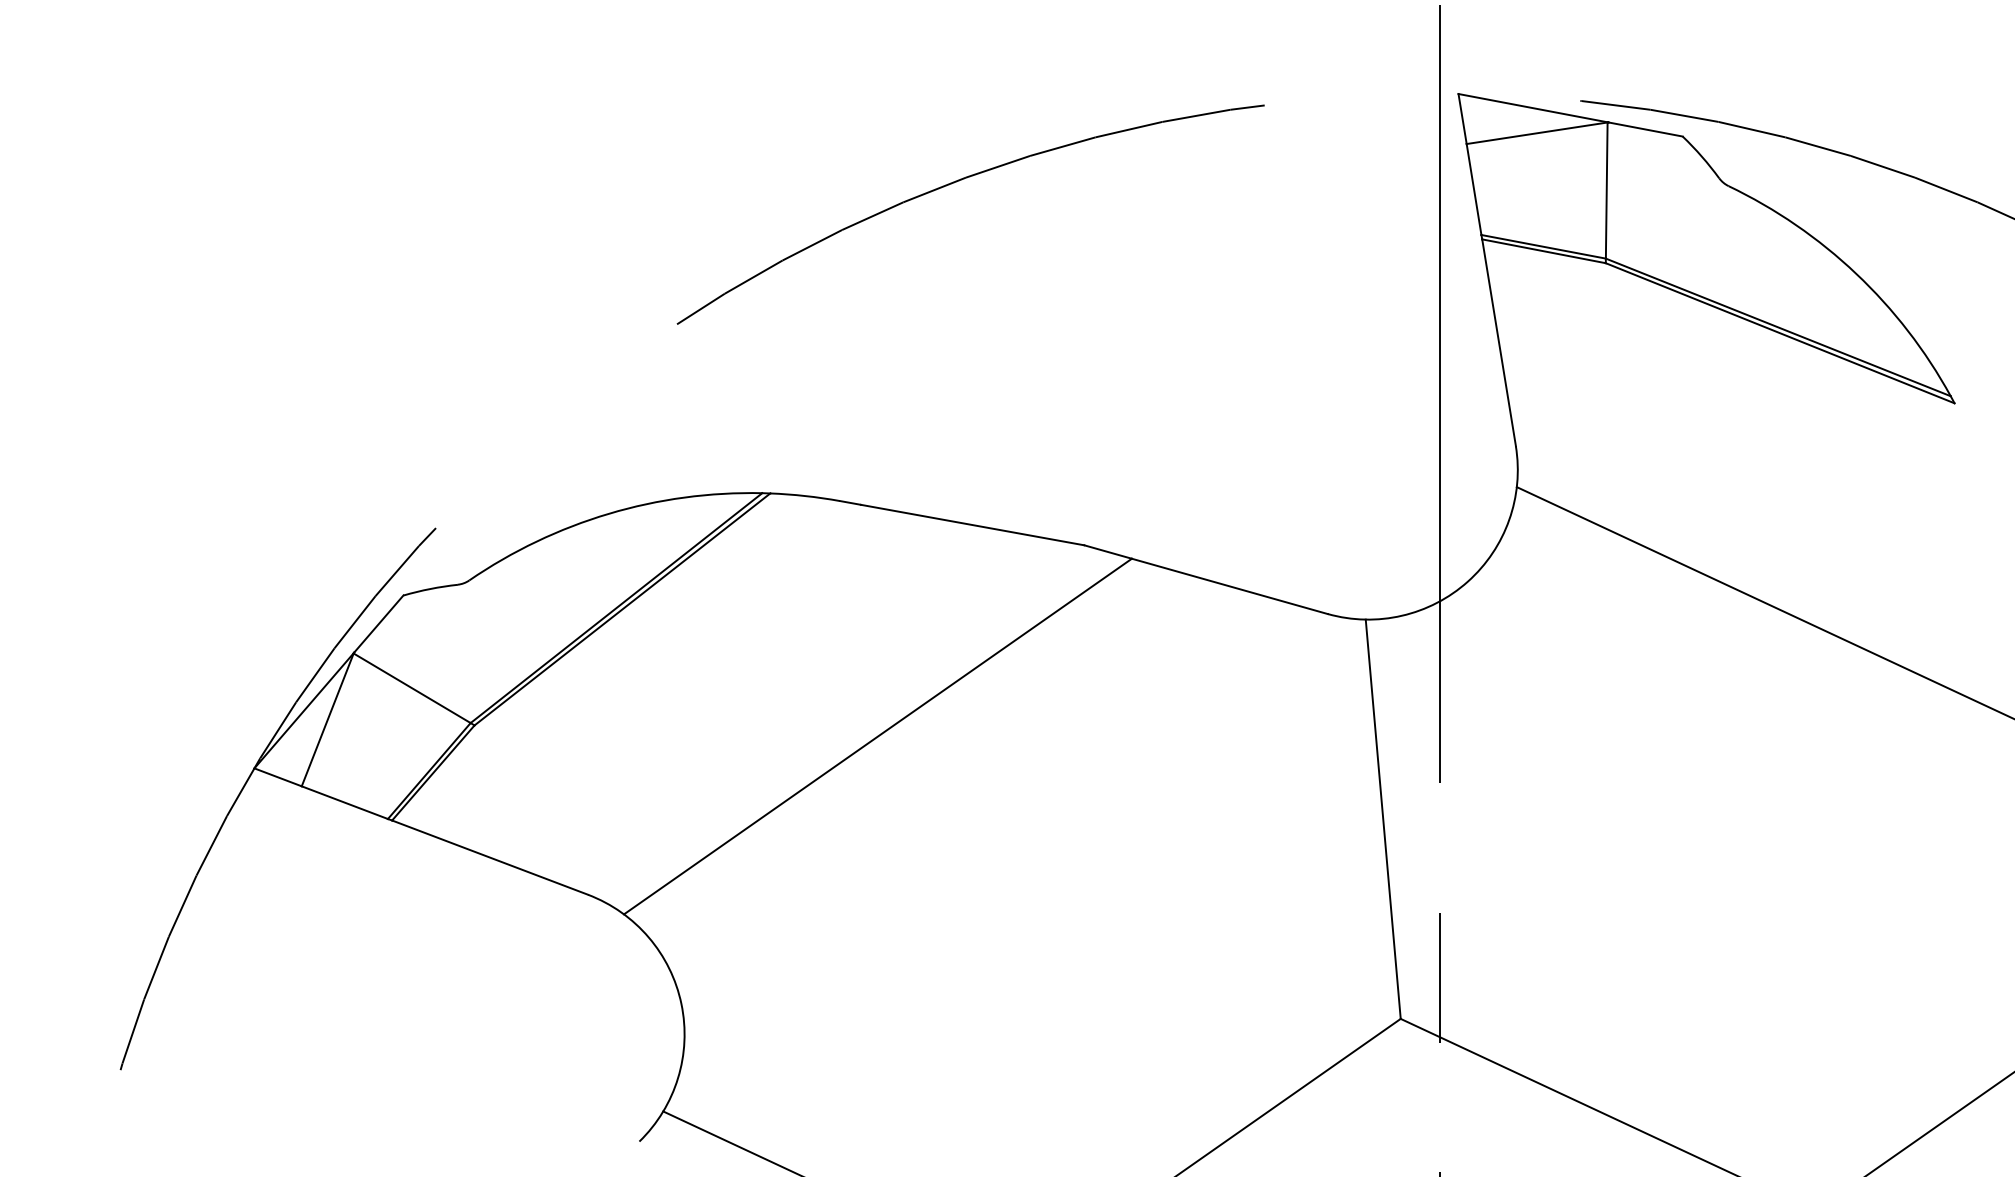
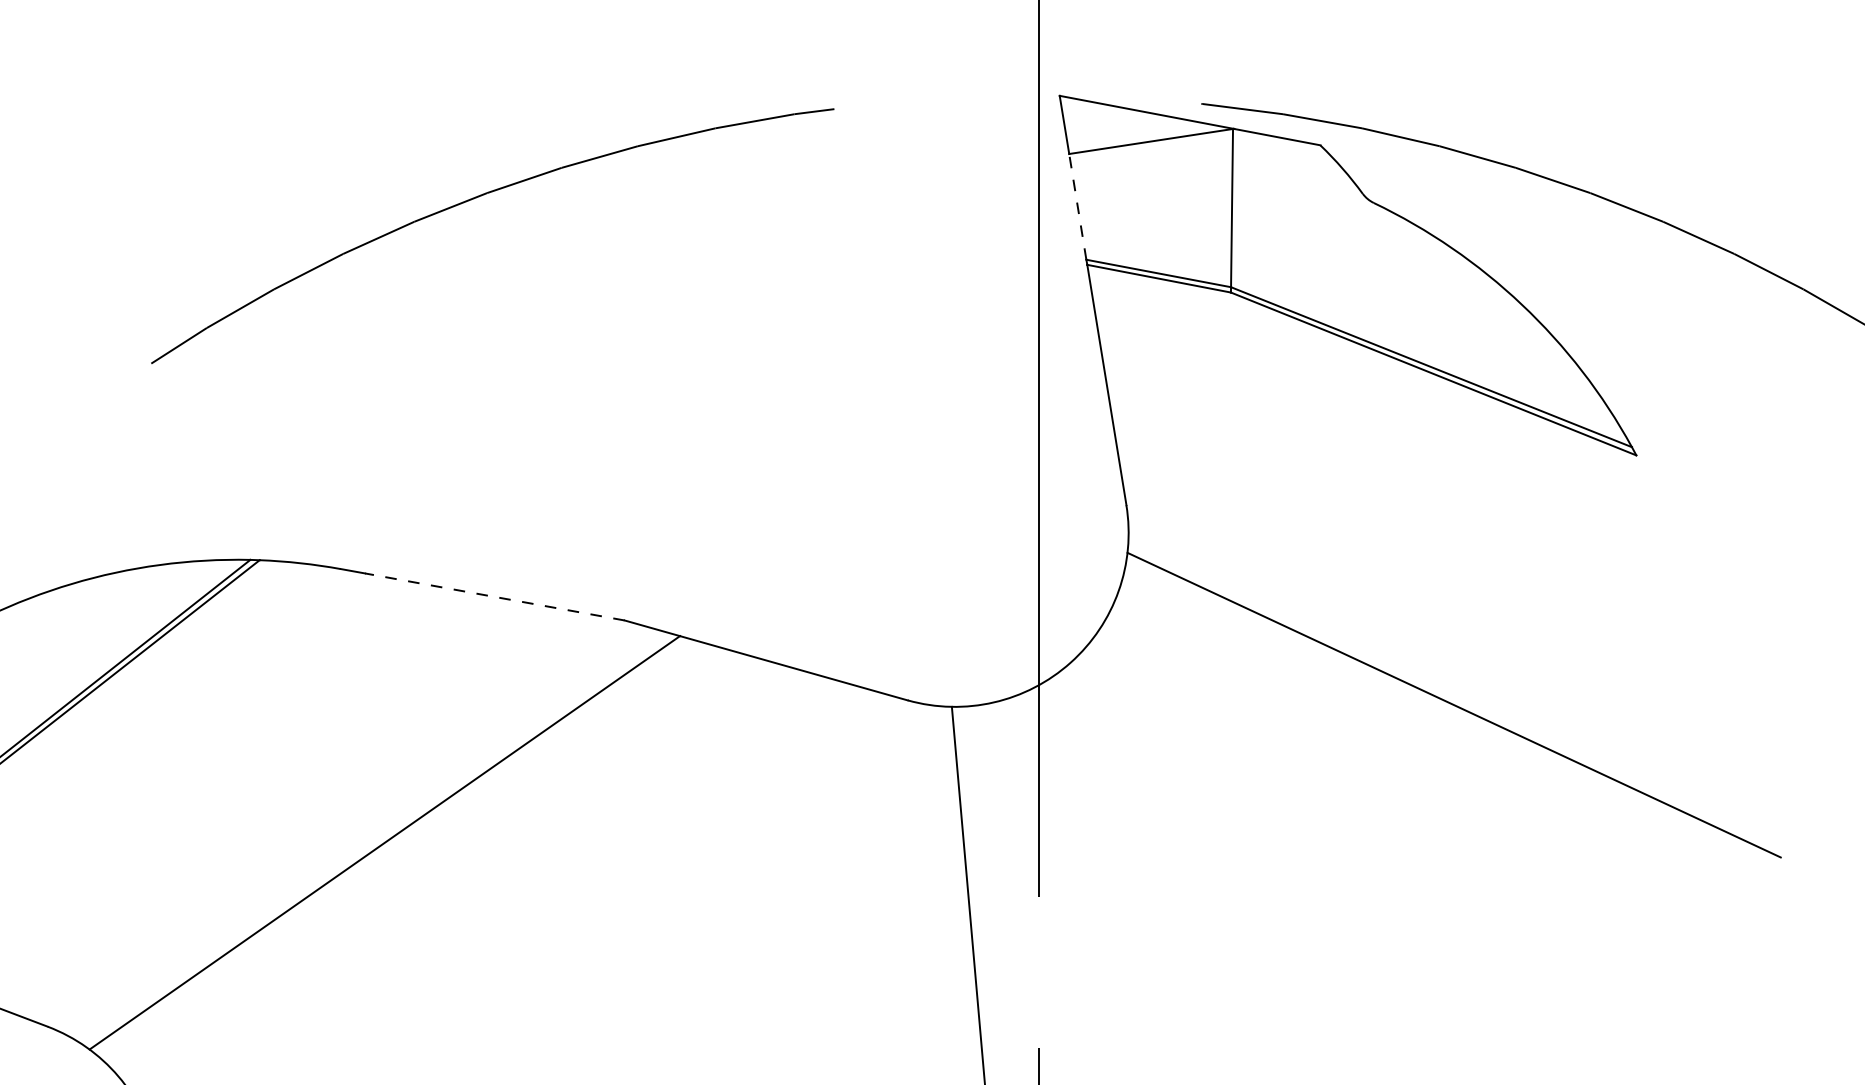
line: (1473, 189) -> (1077, 206), solid -> dashed
line: (972, 524) -> (494, 596), solid -> dashed

